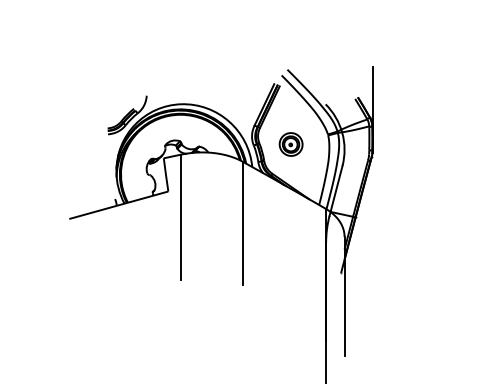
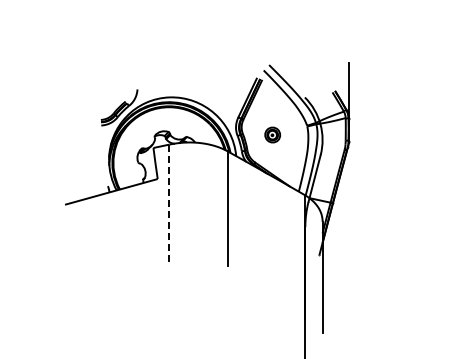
part: (291, 143) -> (272, 134), size x0.7
line: (180, 216) -> (169, 202), solid -> dashed

